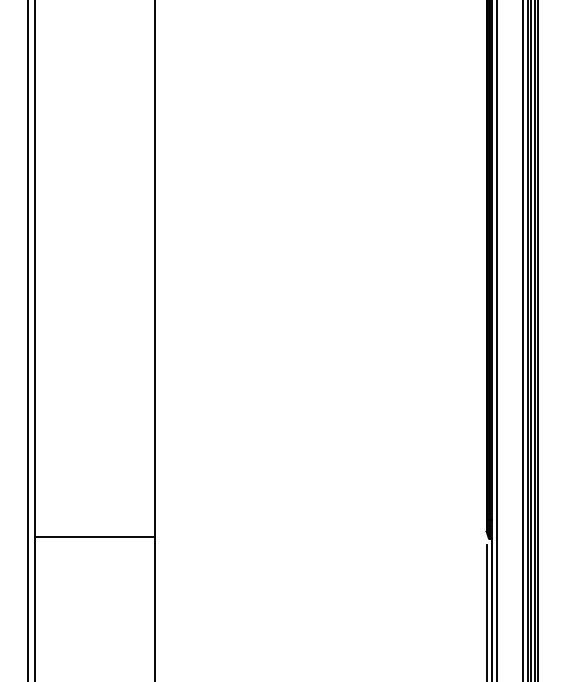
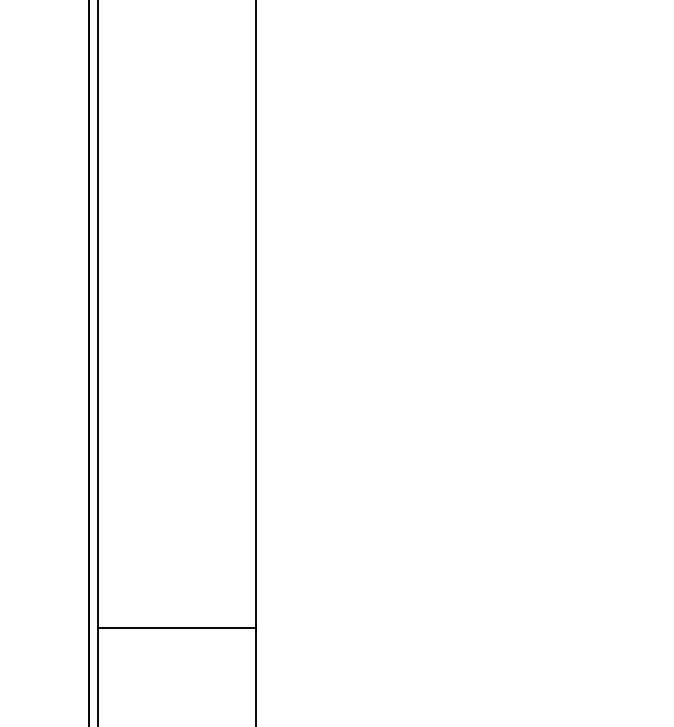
line: (94, 537) -> (176, 627), moved

